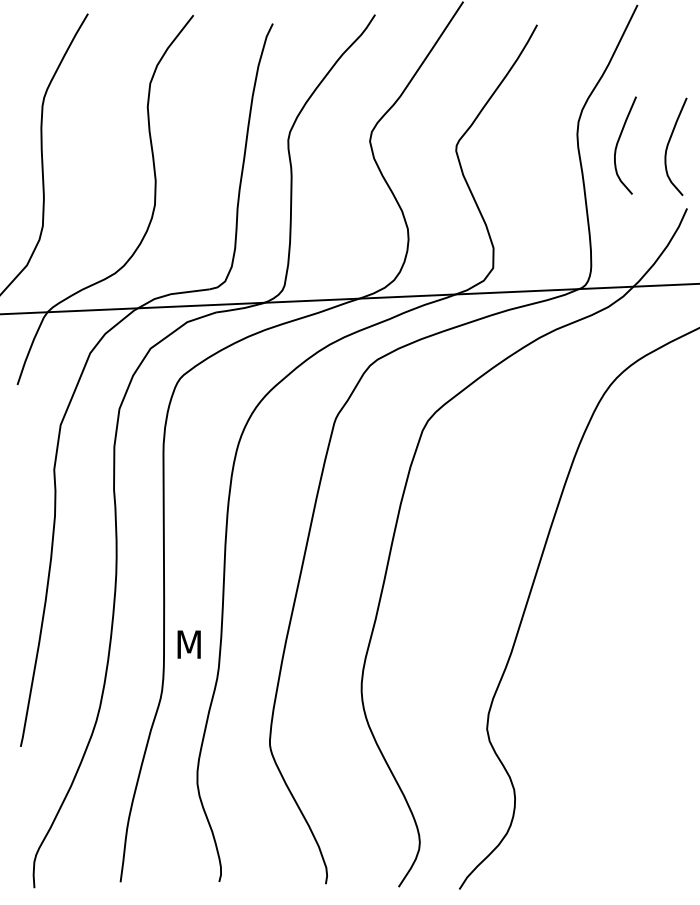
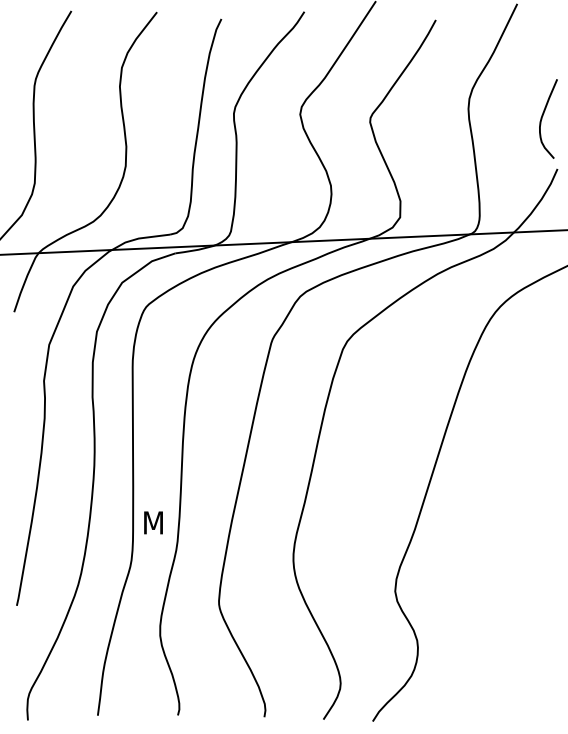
curve: (619, 142) -> (502, 115), removed

